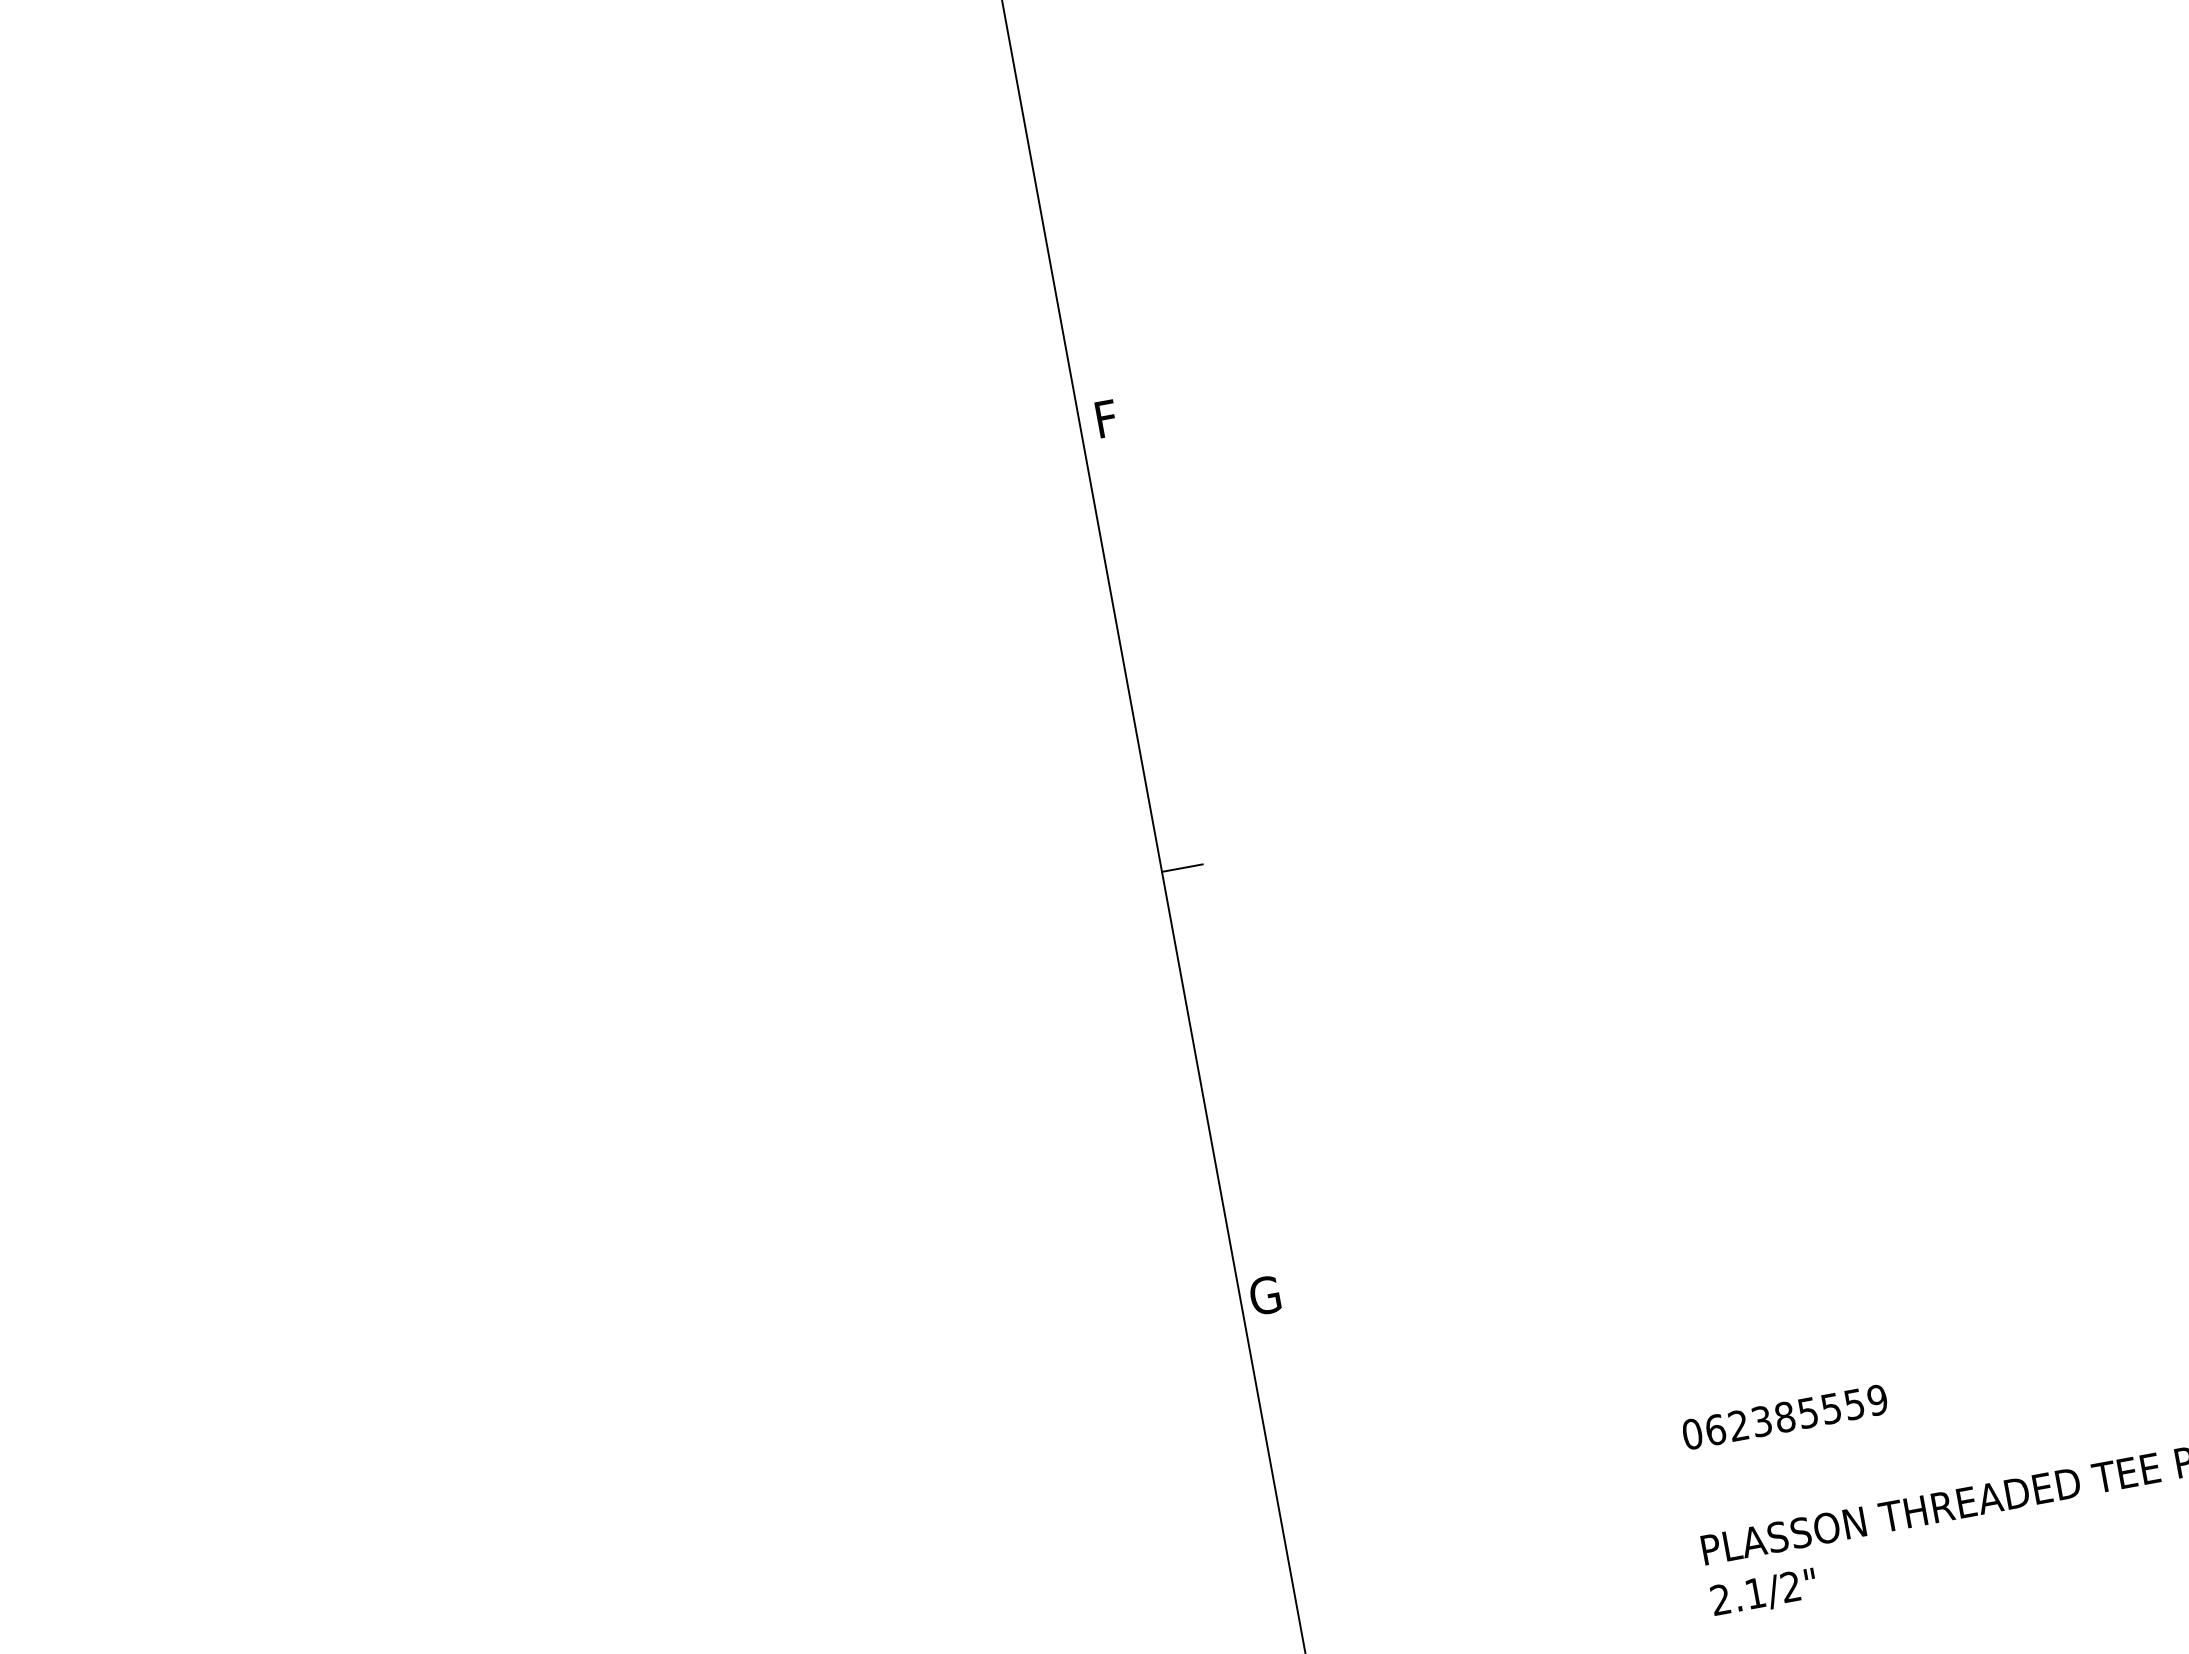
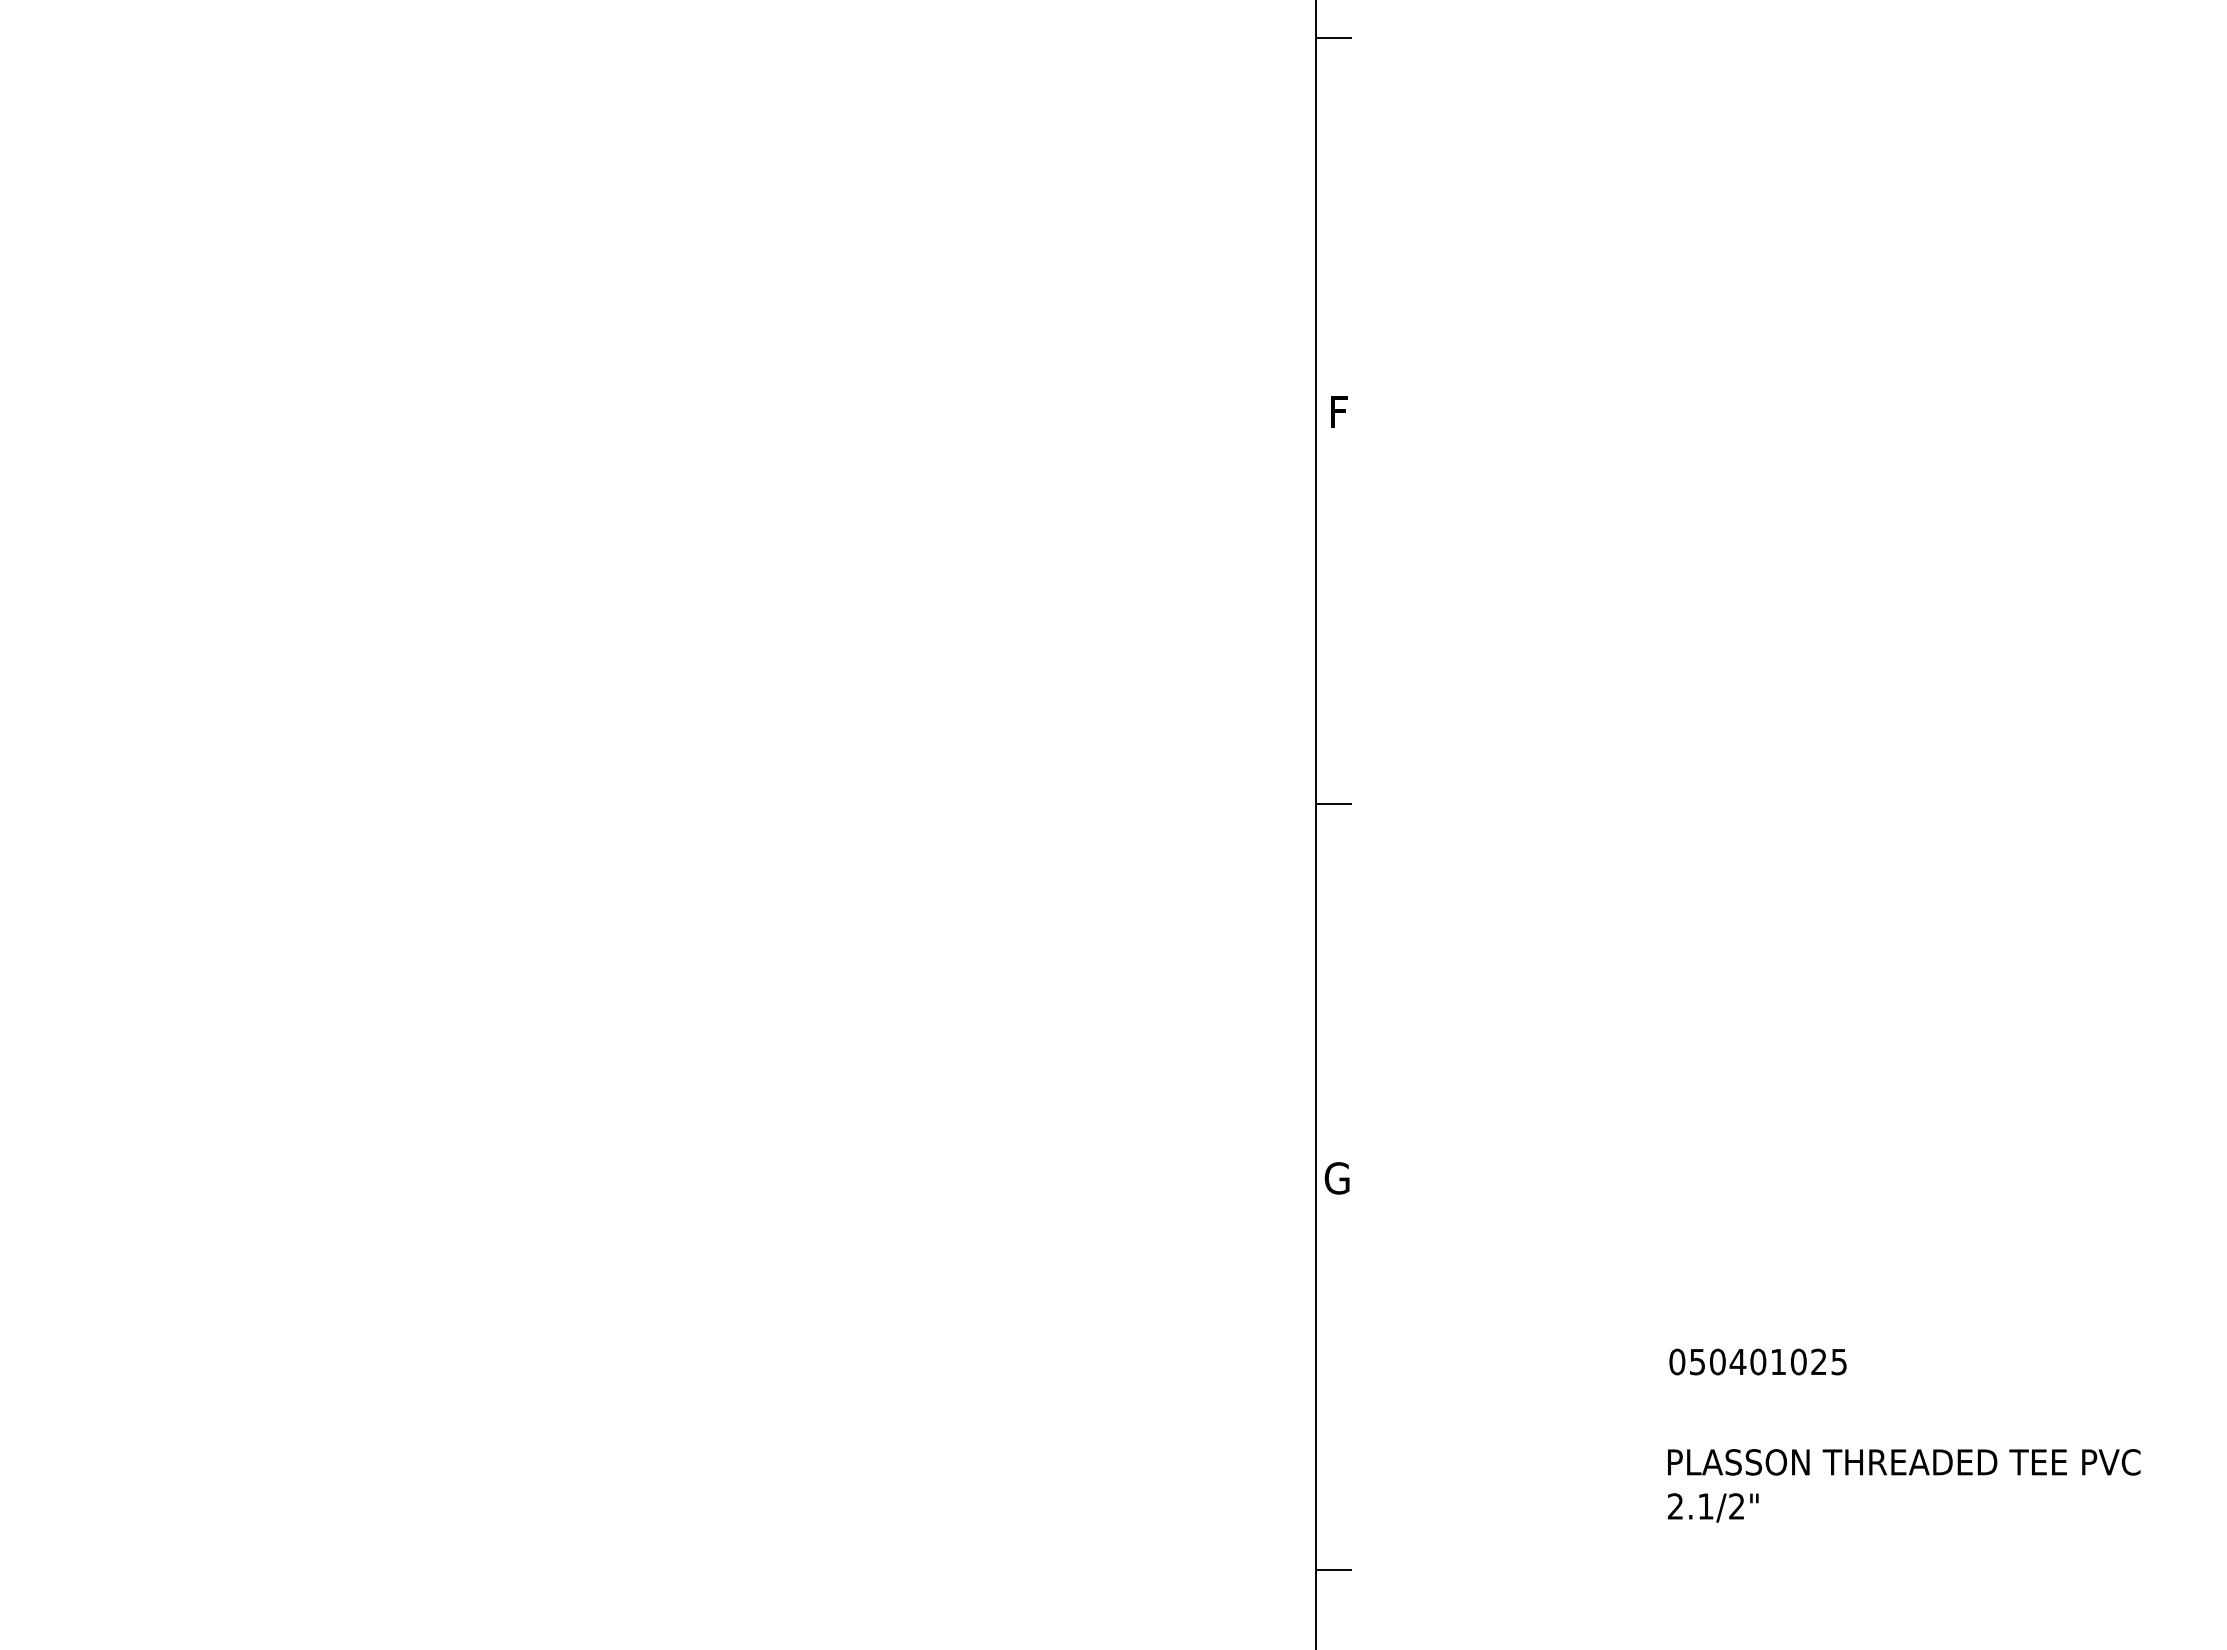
text: (1796, 1414) -> (1768, 1361), 062385559 -> 050401025

